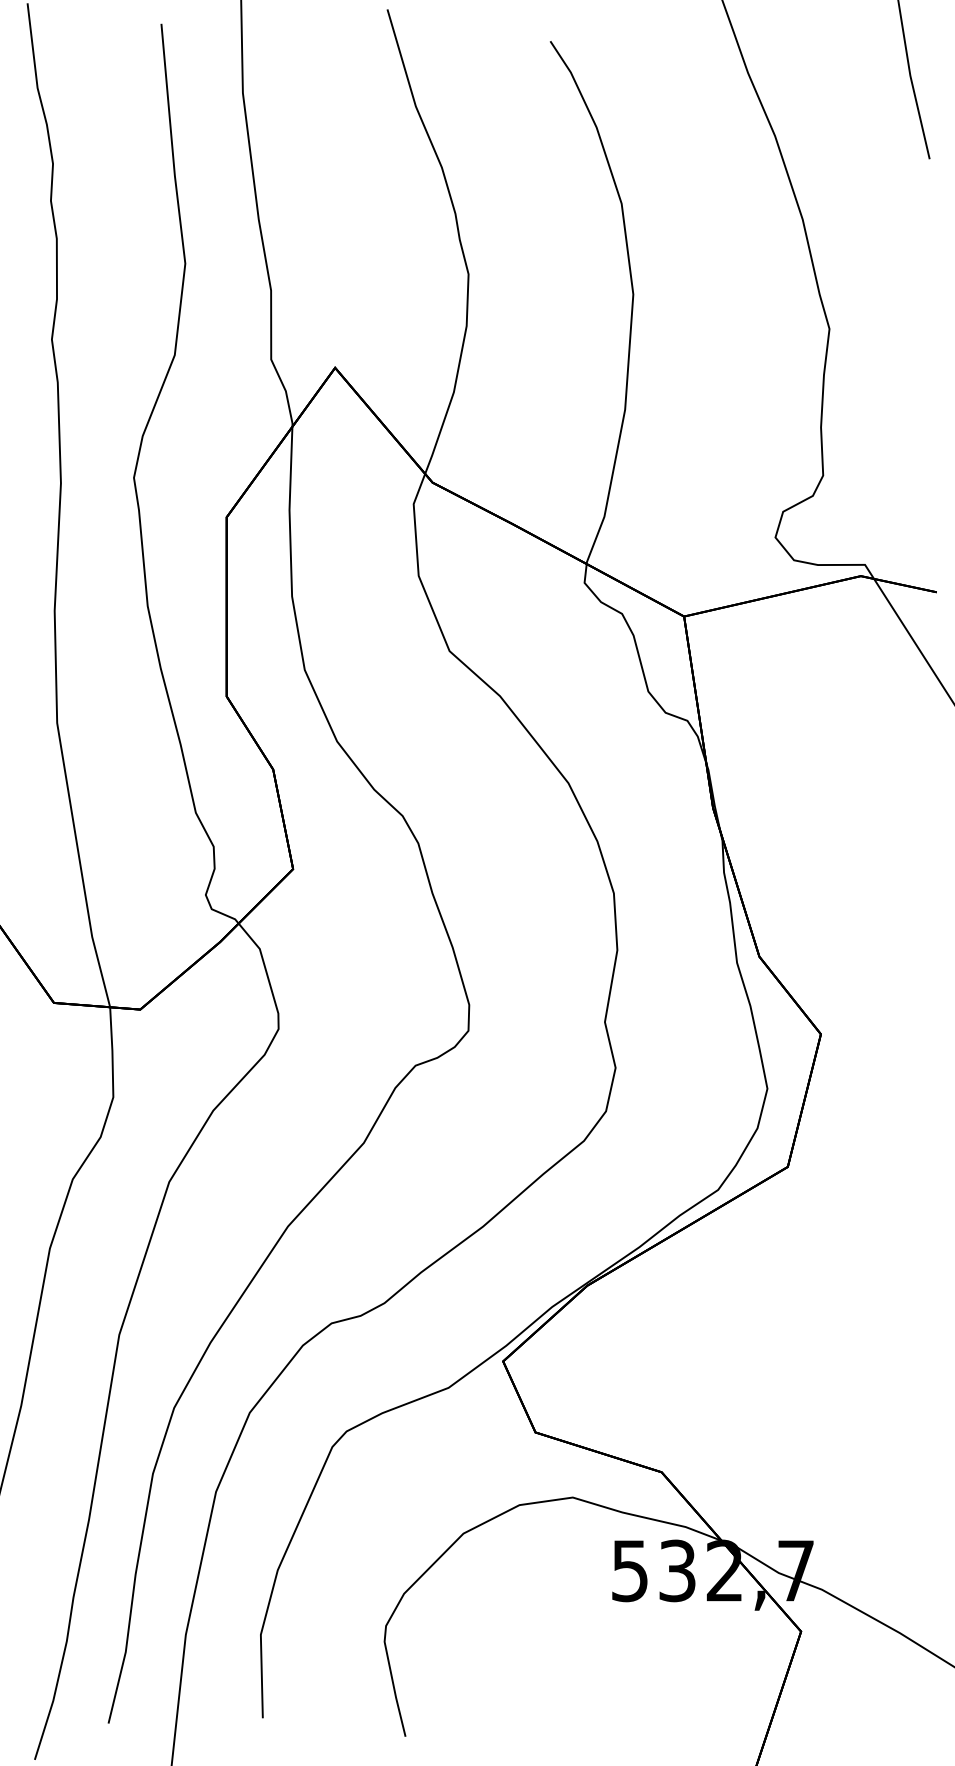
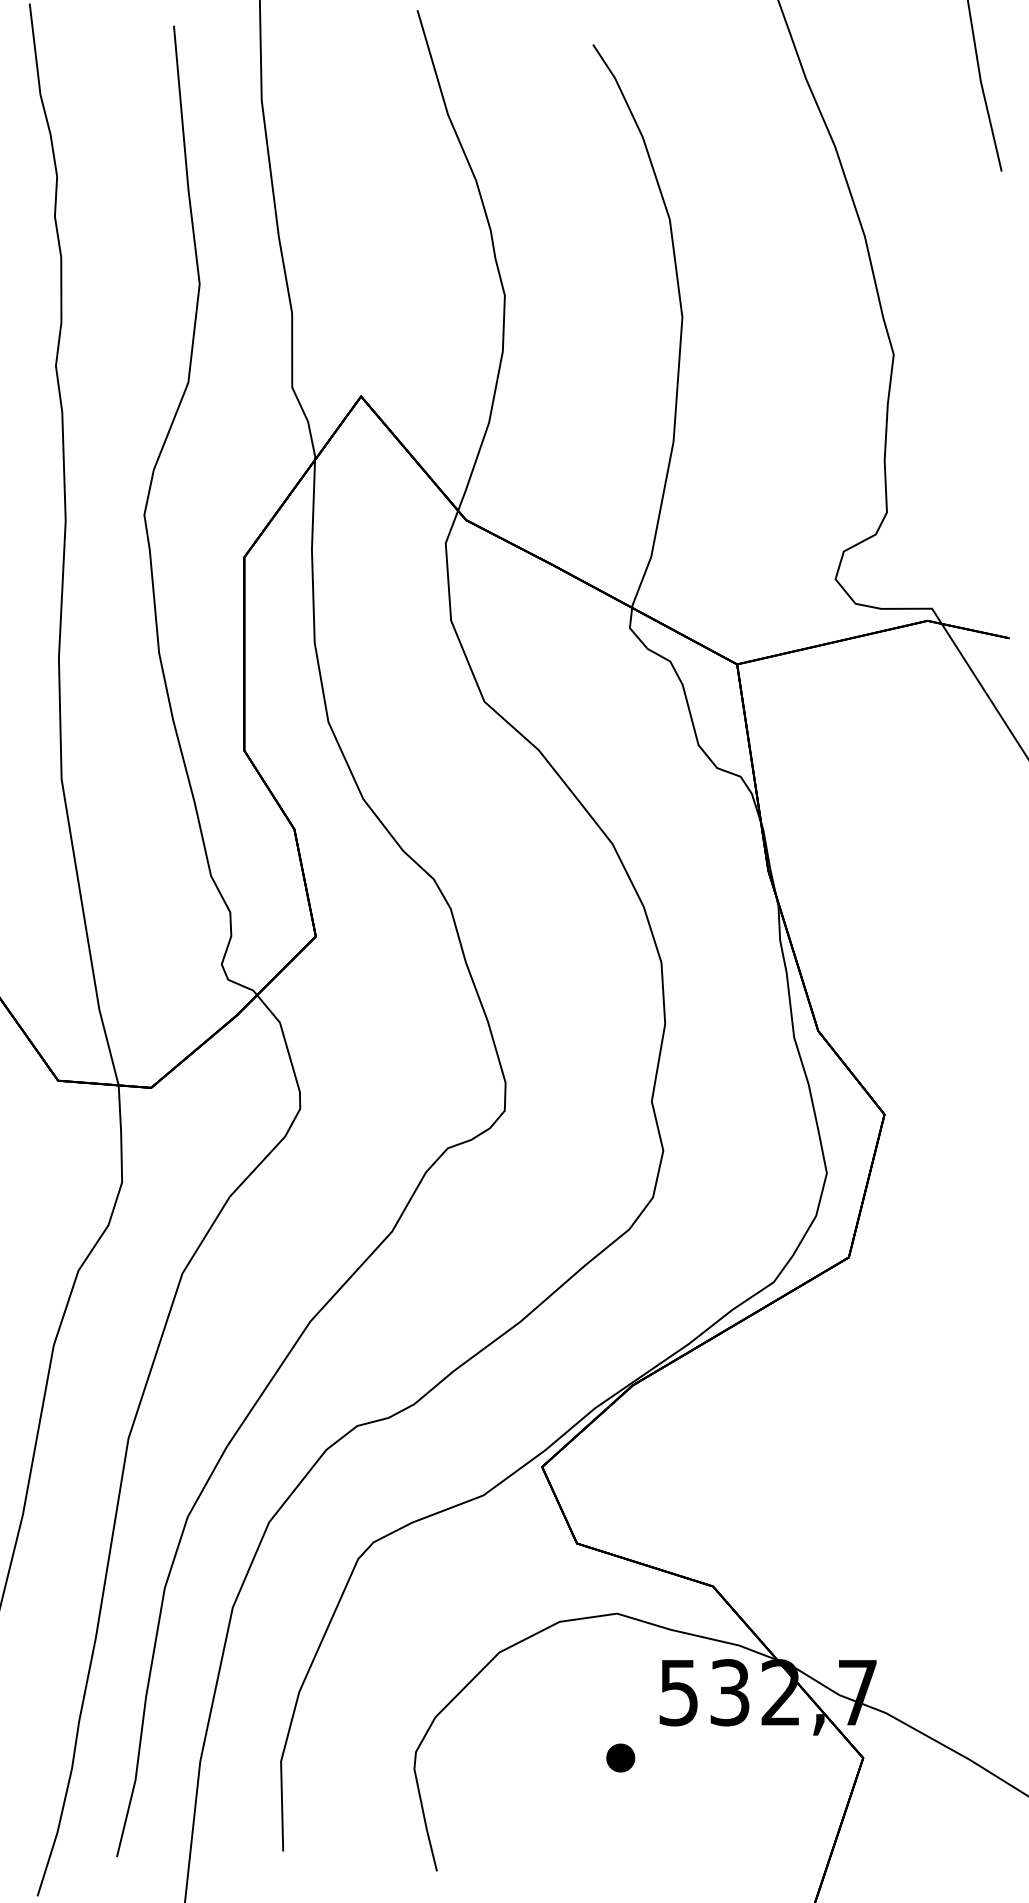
part: (575, 1631) -> (620, 1757), added

